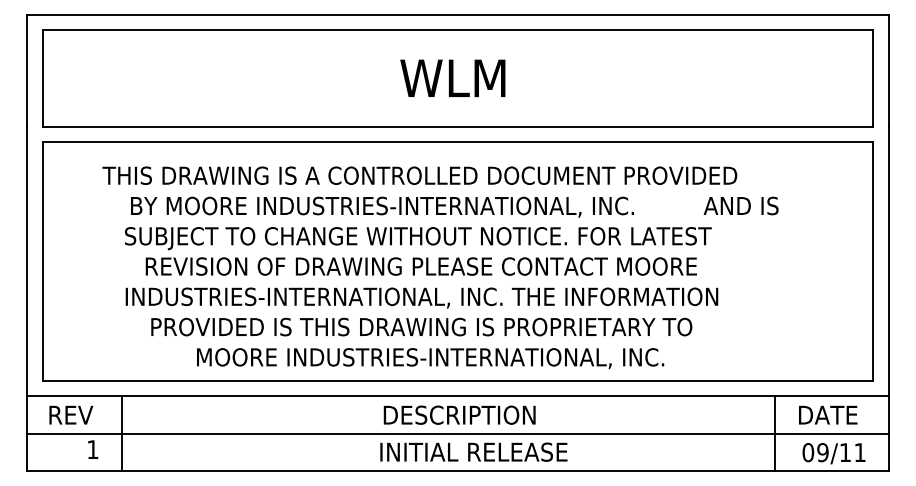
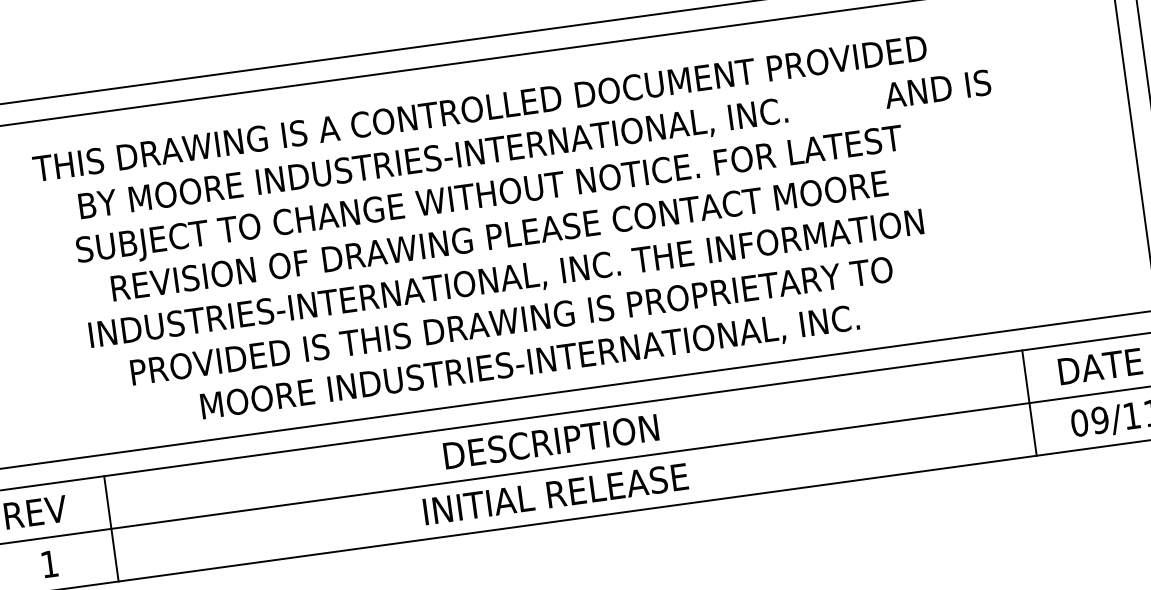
text: (459, 414) -> (550, 440), moved
text: (93, 449) -> (50, 563), moved
text: (473, 451) -> (555, 493), moved

